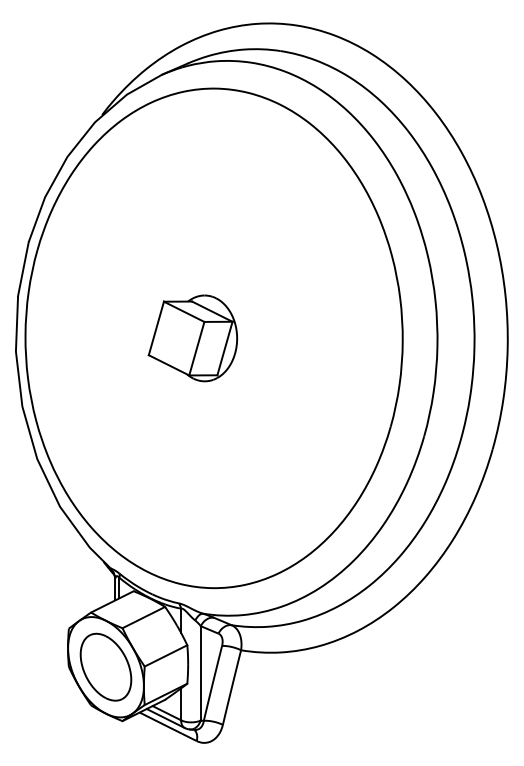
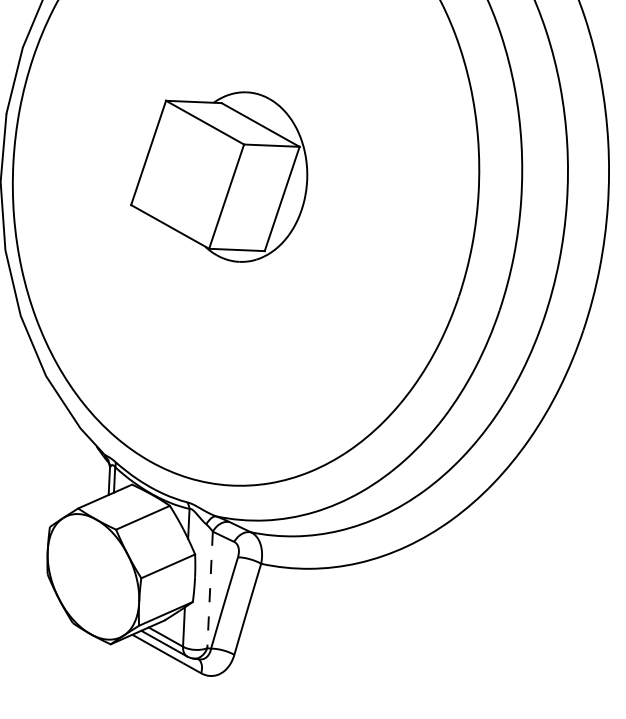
part: (192, 338) -> (219, 176), size x1.6
part: (105, 666) -> (92, 575), removed
line: (200, 673) -> (209, 590), solid -> dashed

